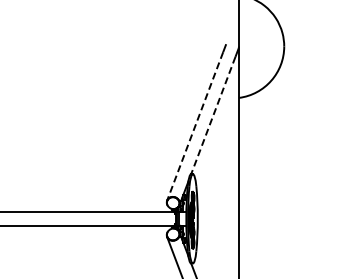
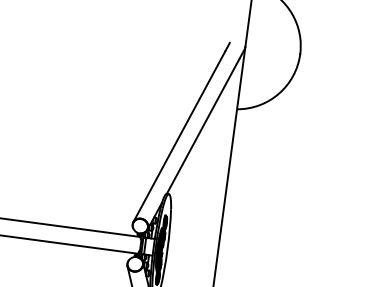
line: (213, 115) -> (203, 126), dashed -> solid
line: (194, 126) -> (178, 136), dashed -> solid

